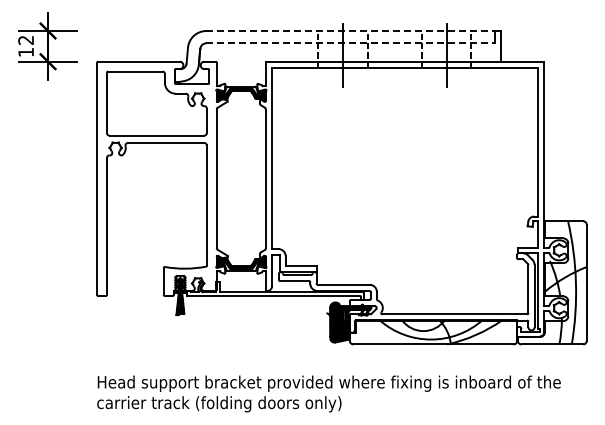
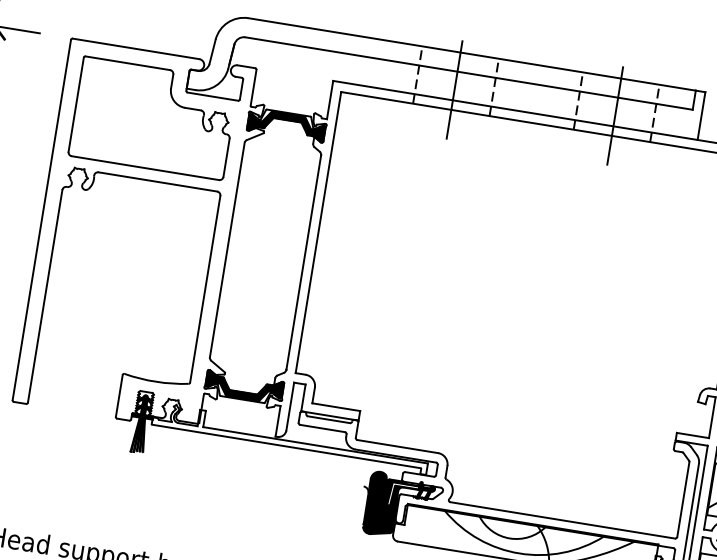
line: (351, 31) -> (473, 55), dashed -> solid
line: (351, 43) -> (470, 74), dashed -> solid

